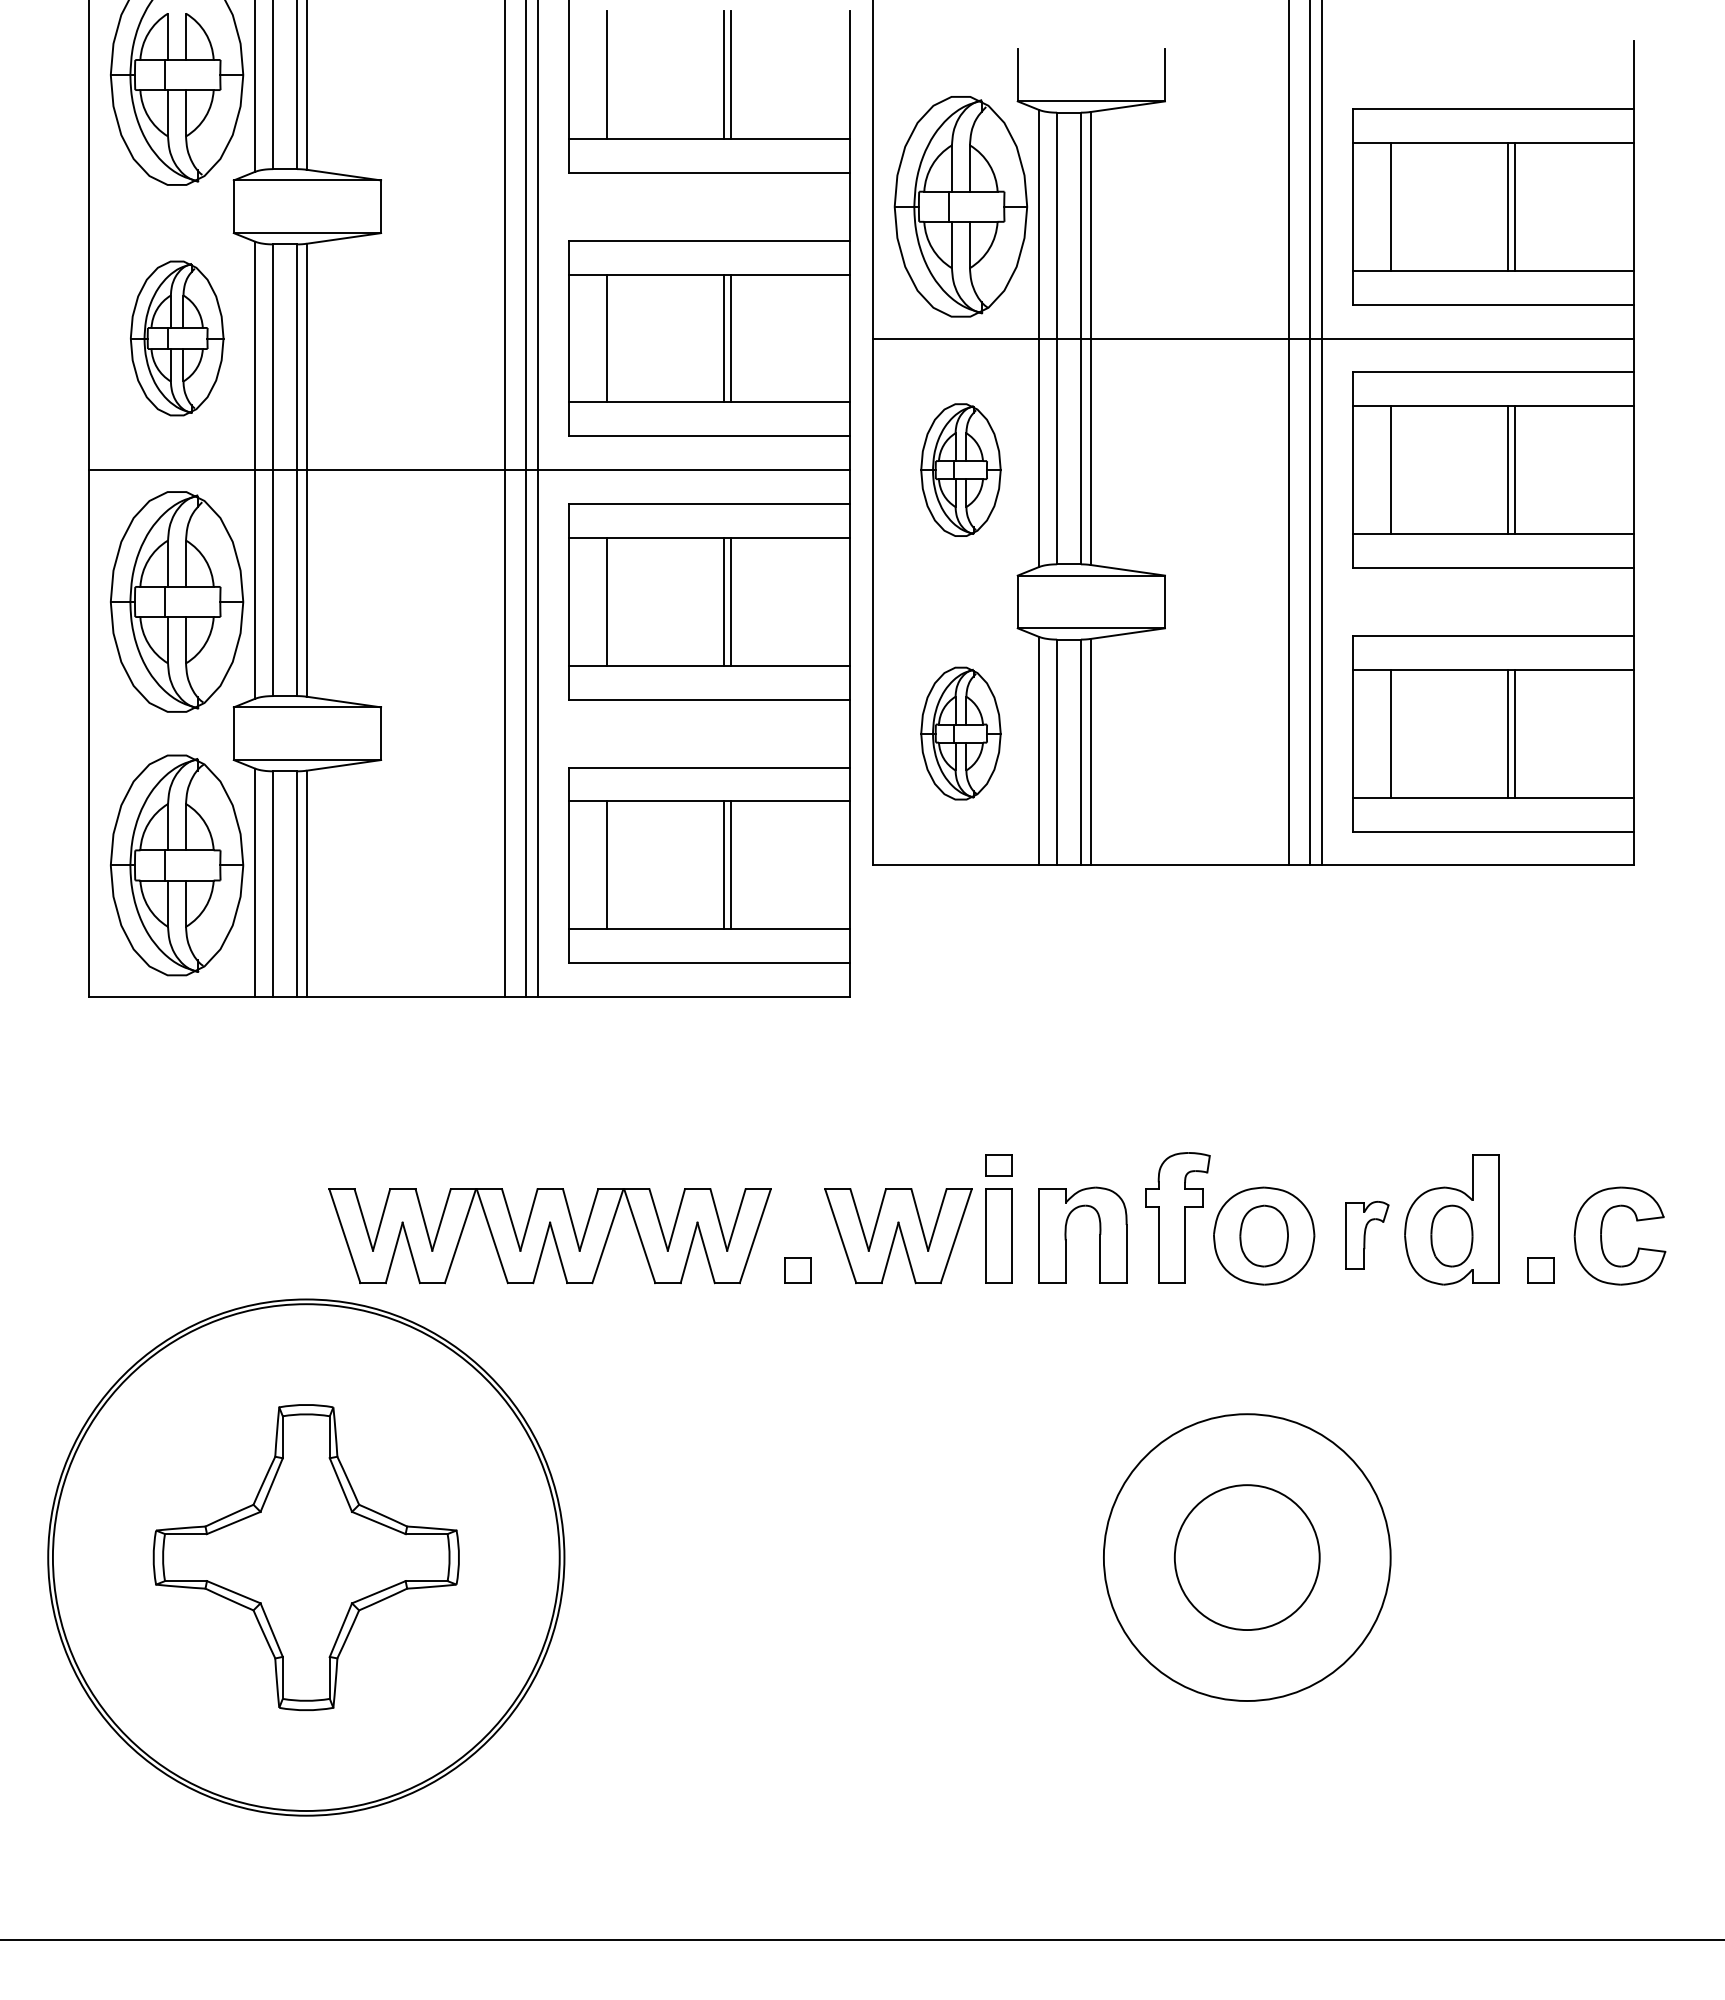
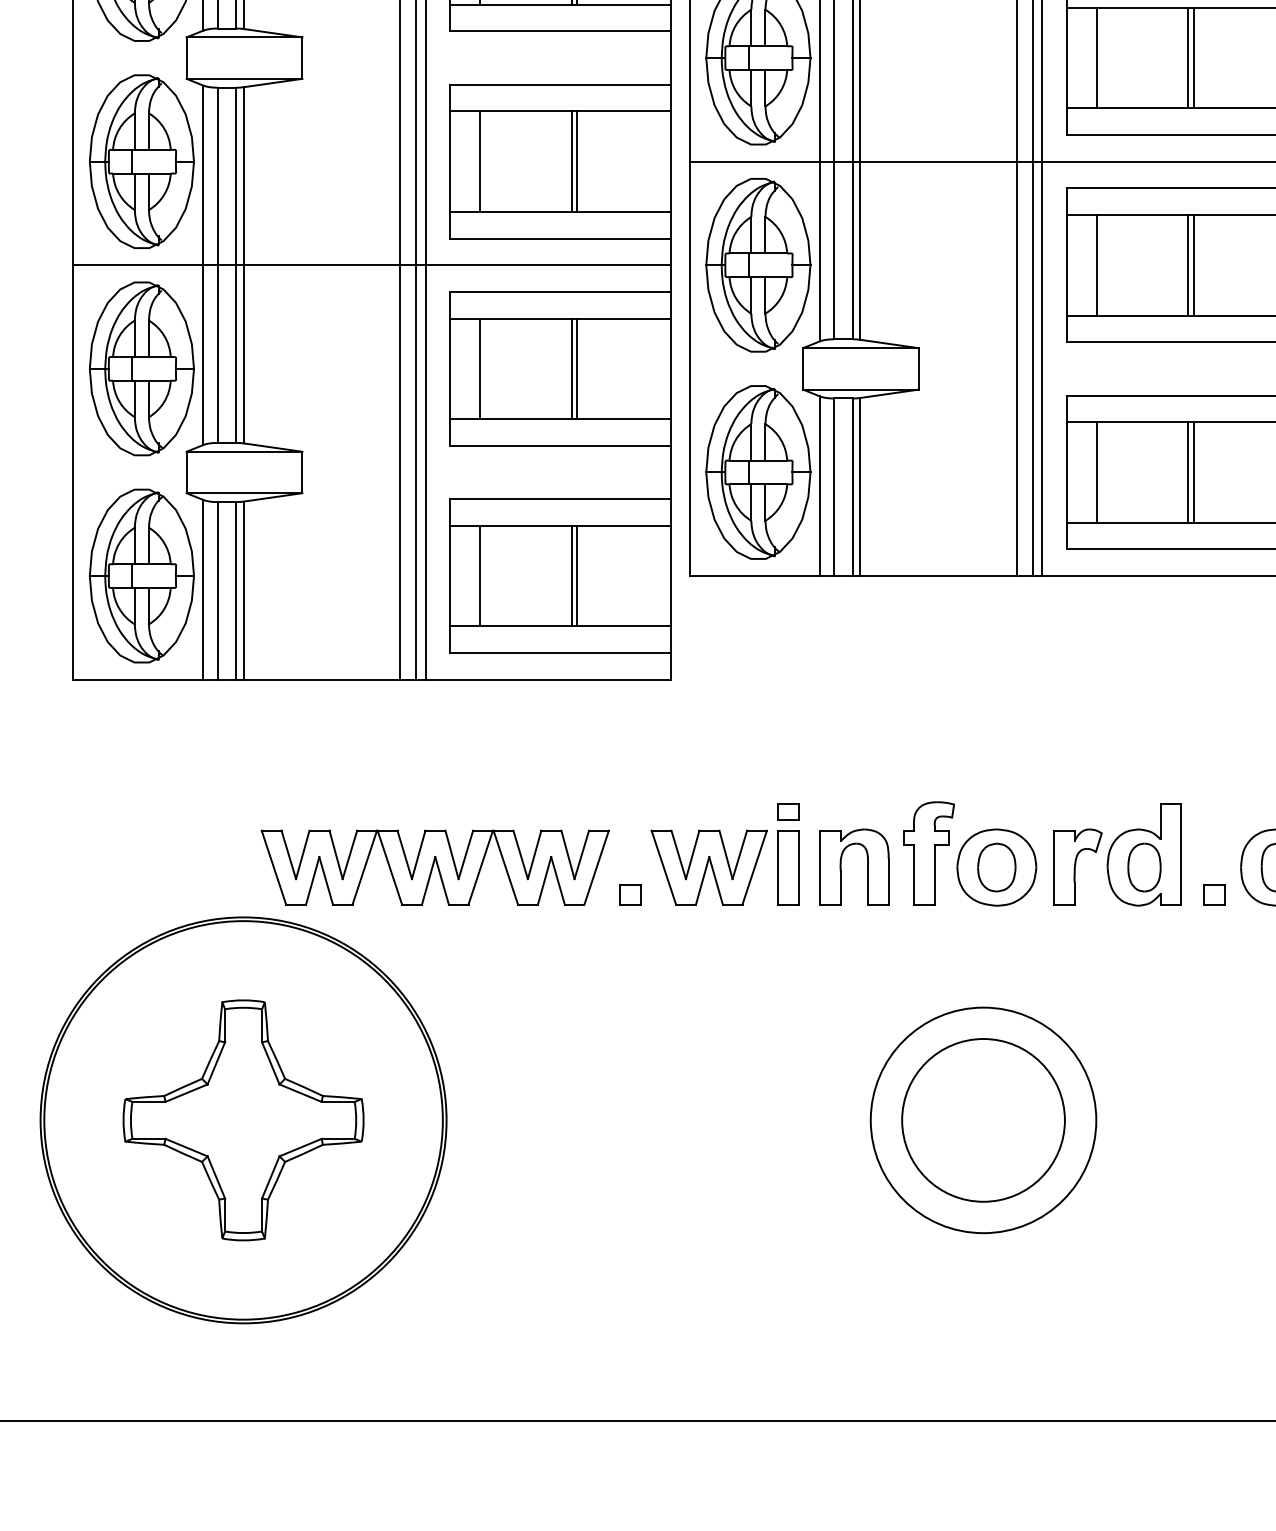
part: (177, 338) -> (142, 161), size x1.43
part: (960, 469) -> (758, 264), size x1.67
part: (960, 733) -> (758, 472), size x1.67
part: (1367, 1234) -> (1078, 866), size x1.43
circle: (1246, 1557) -> (982, 1120), size x1.43

